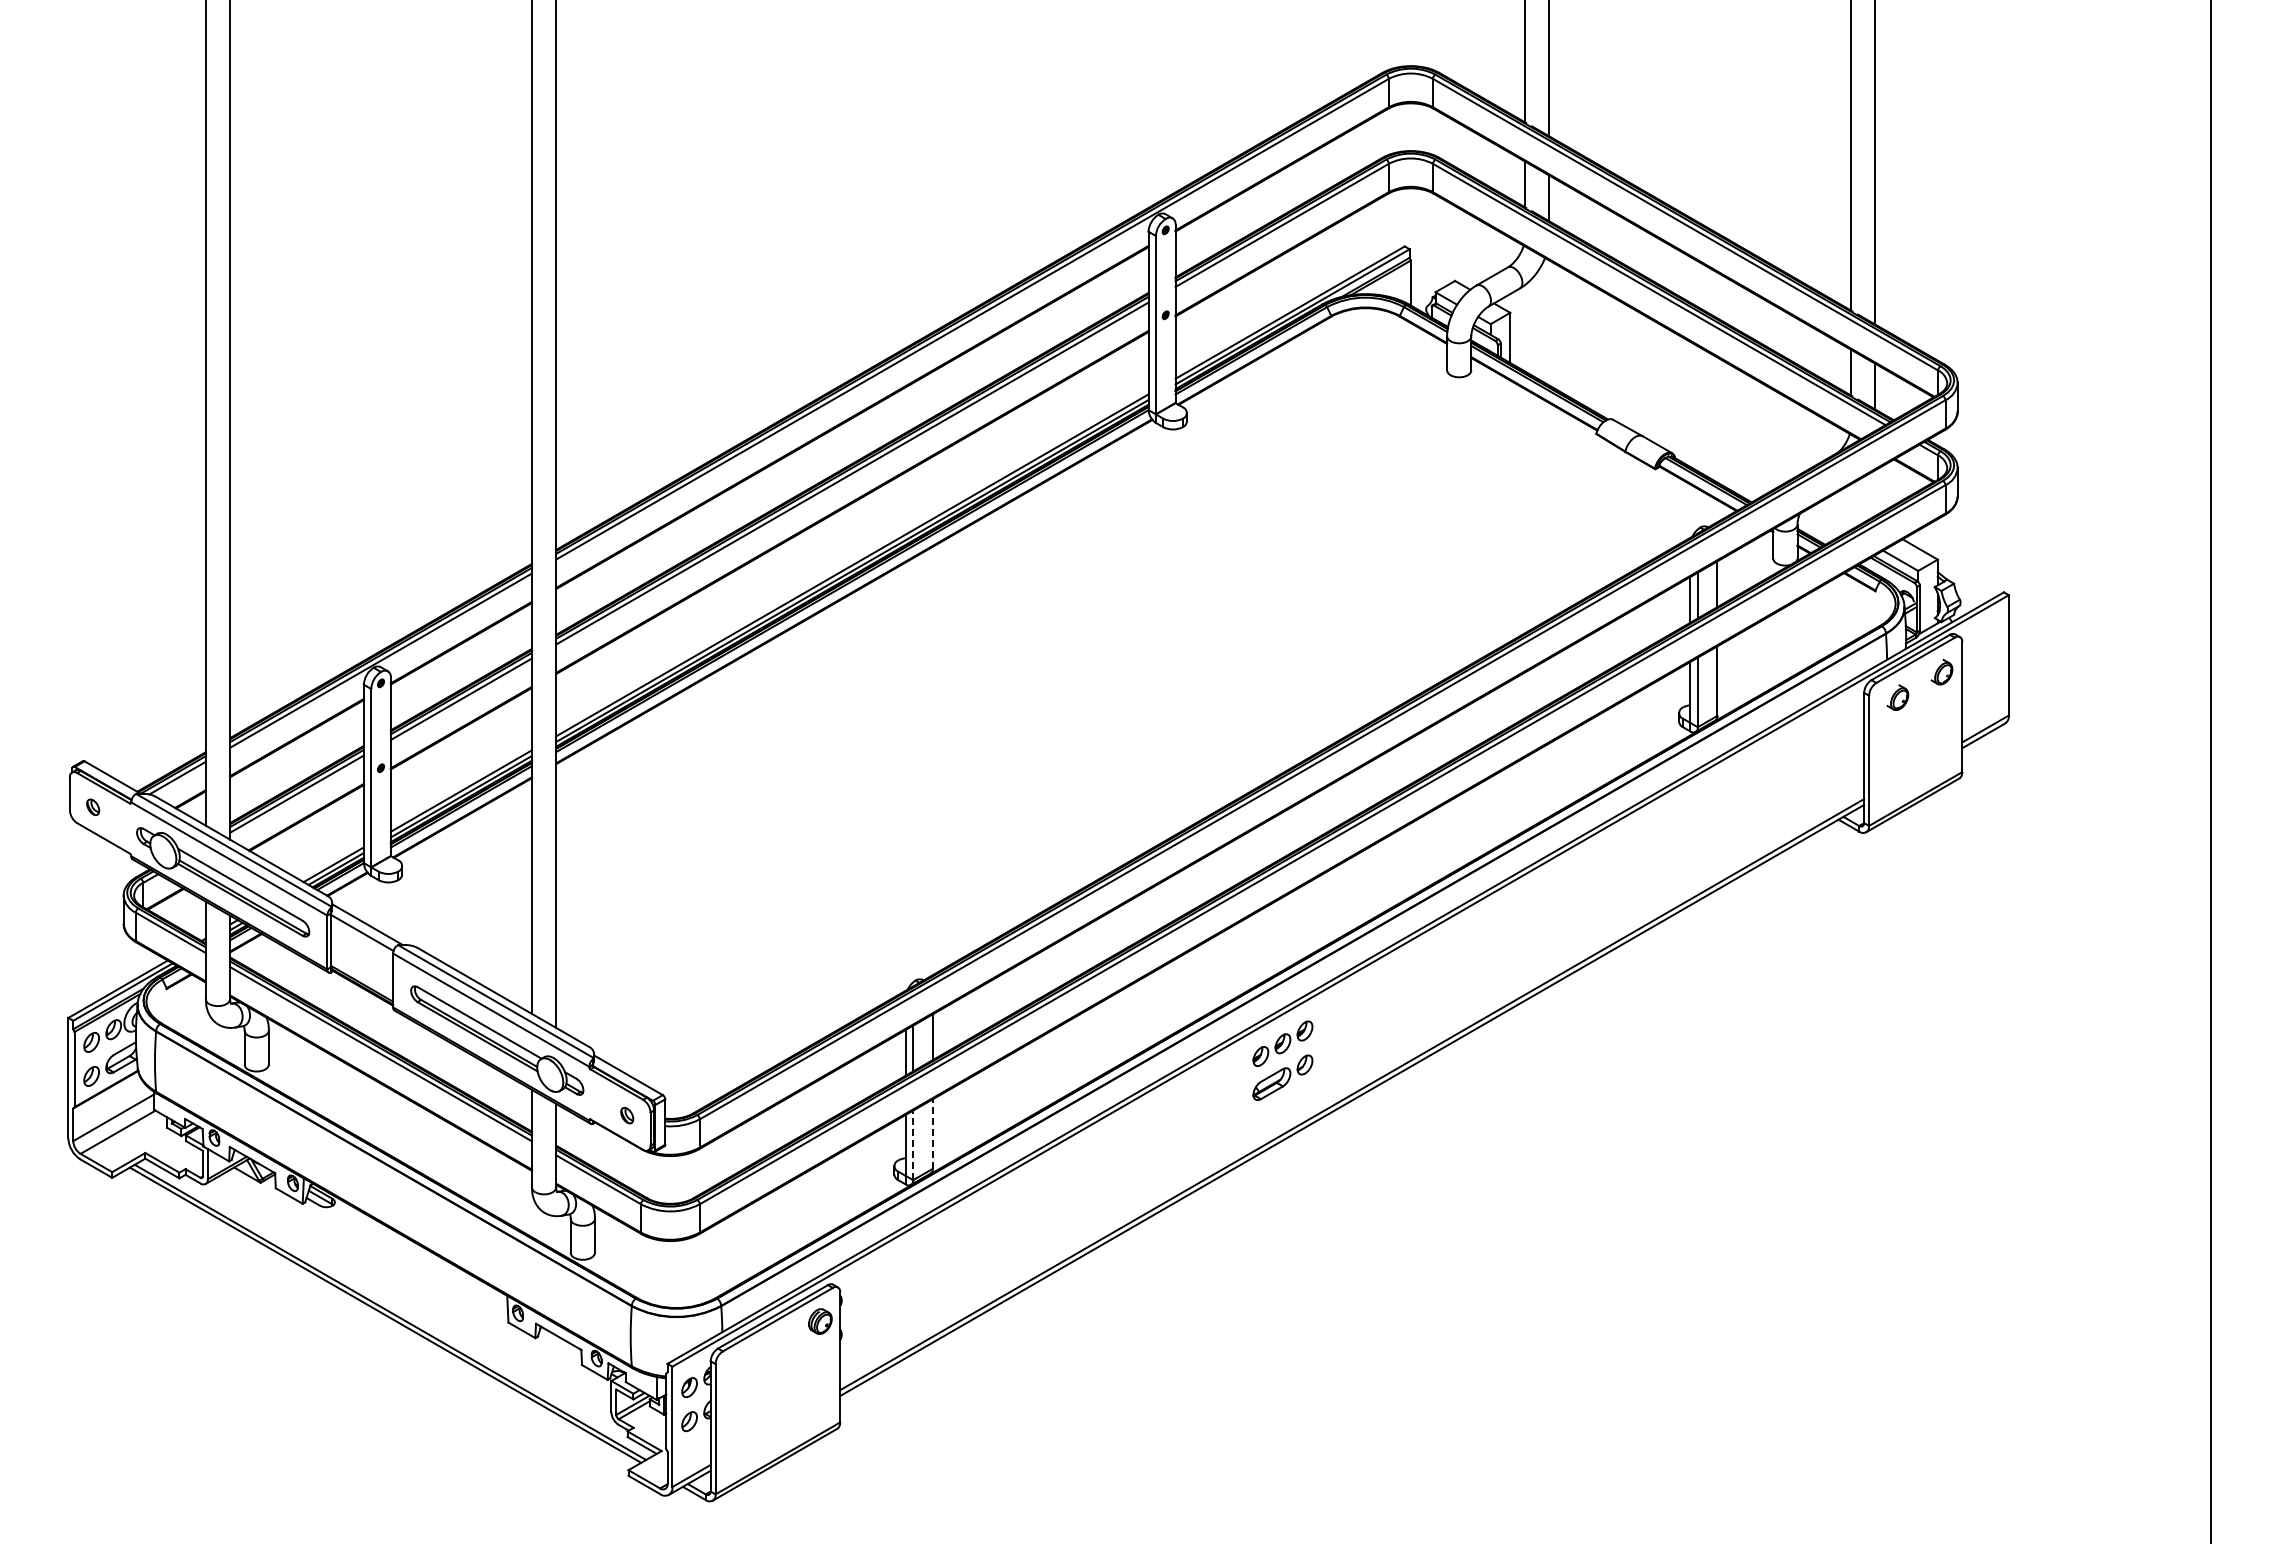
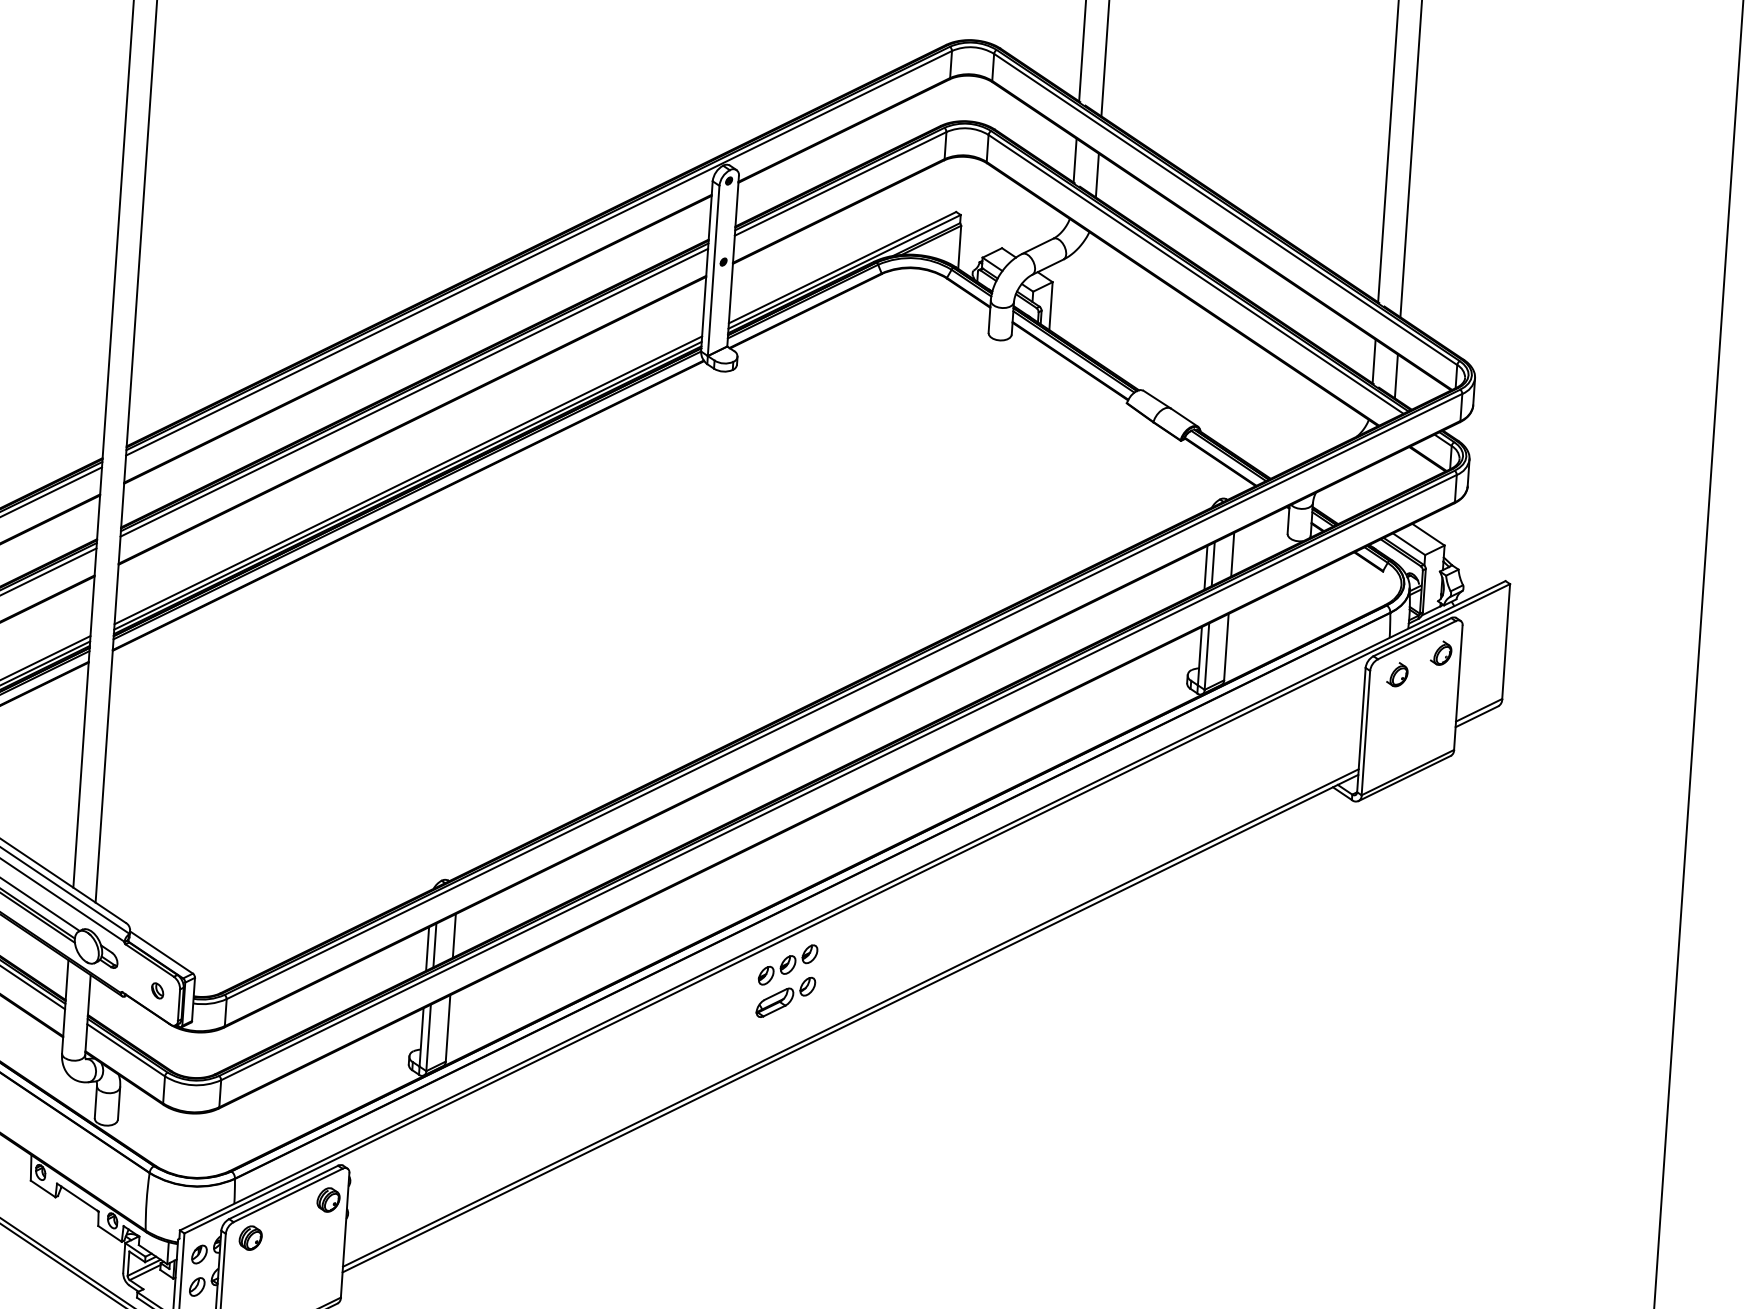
line: (932, 1134) -> (447, 1028), dashed -> solid
line: (913, 1145) -> (428, 1038), dashed -> solid
part: (741, 1366) -> (250, 1237), added

